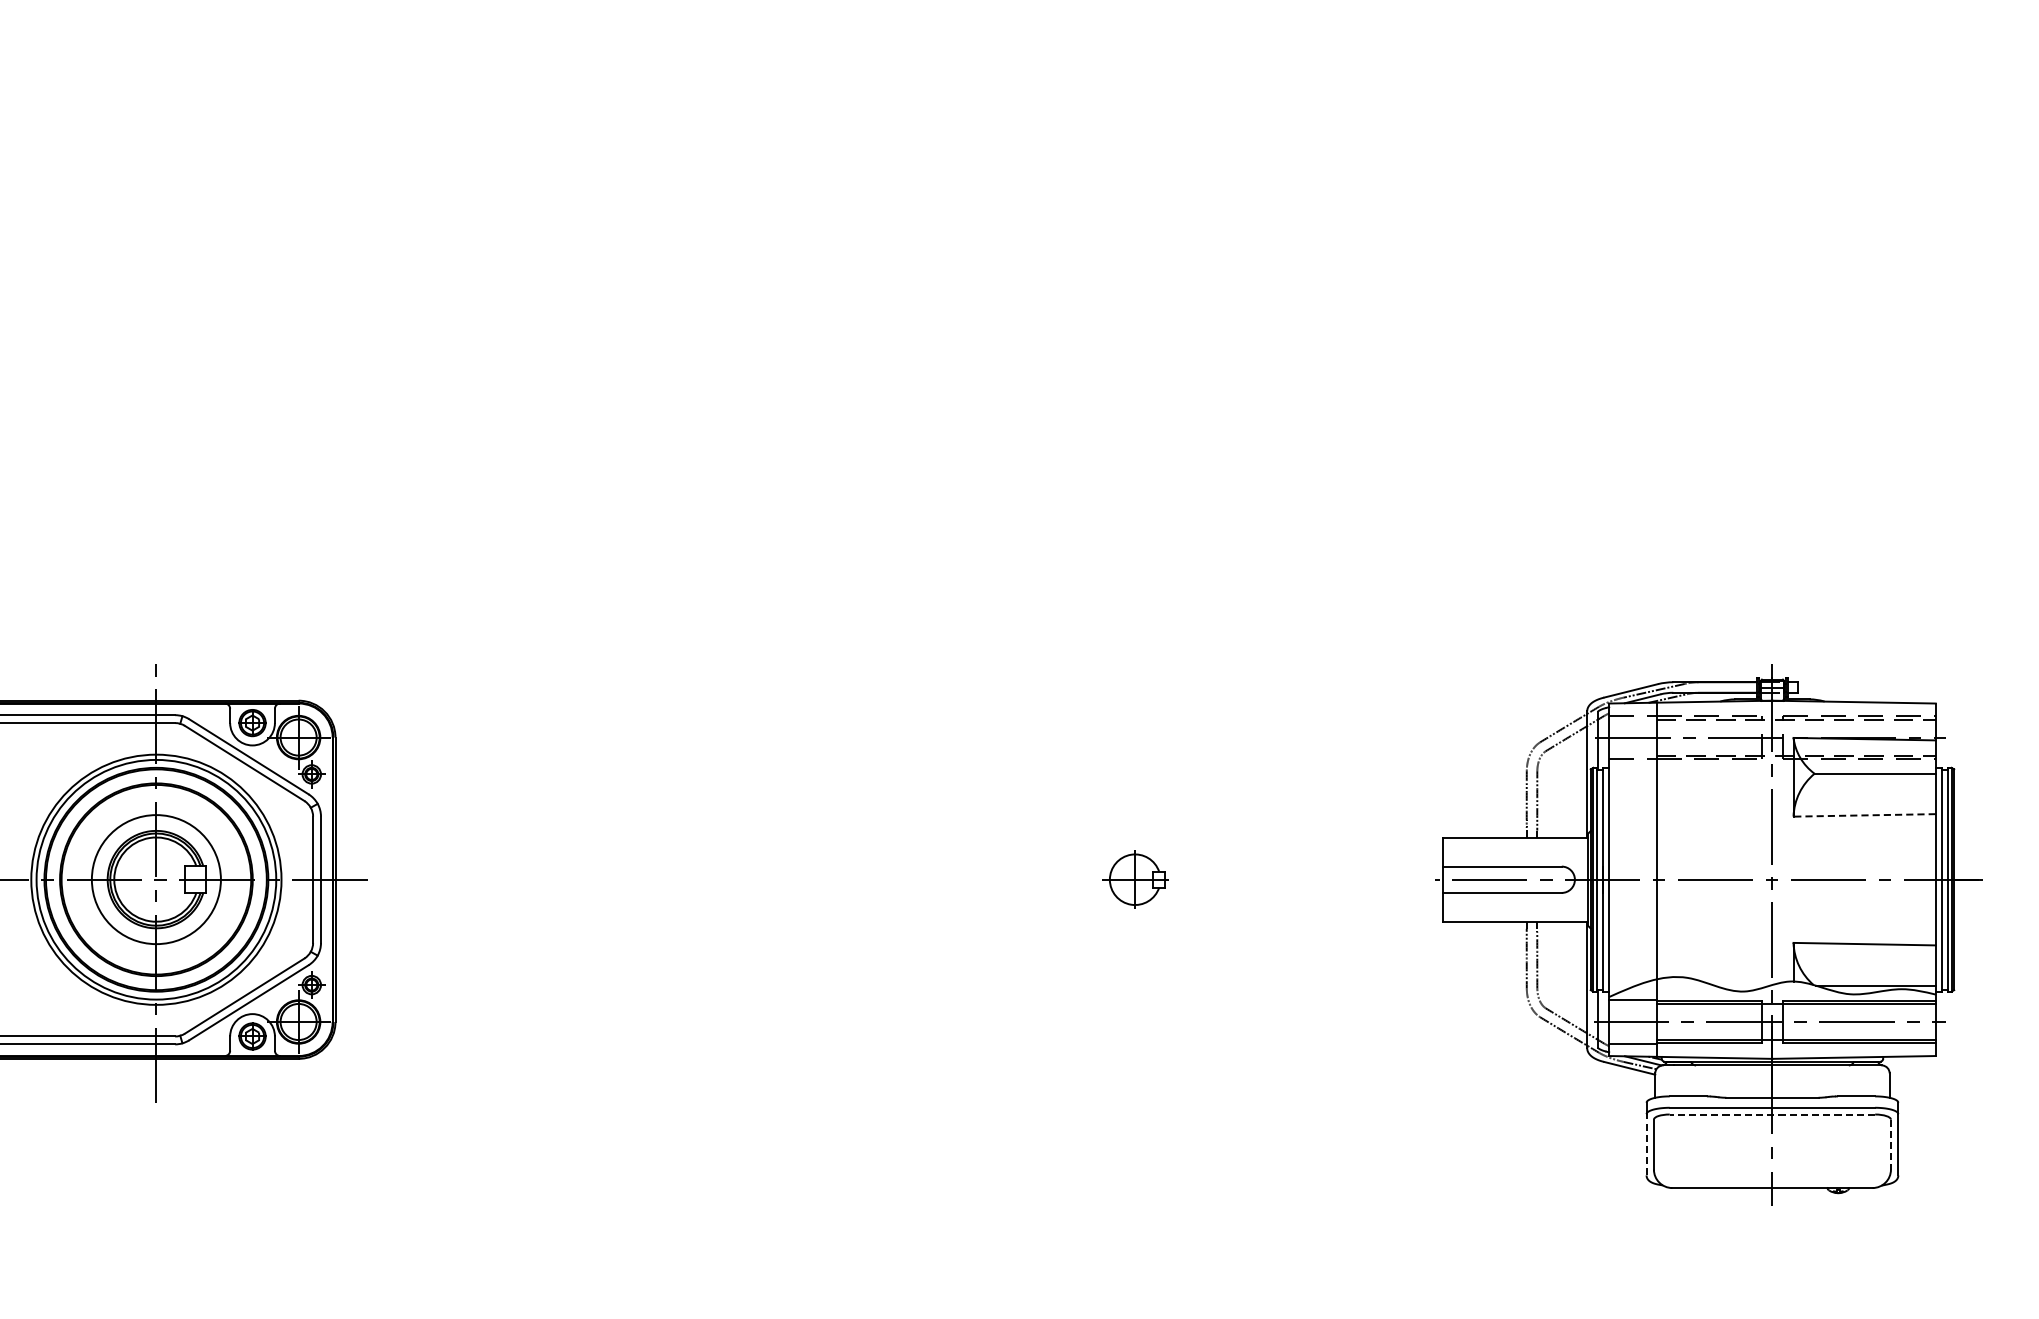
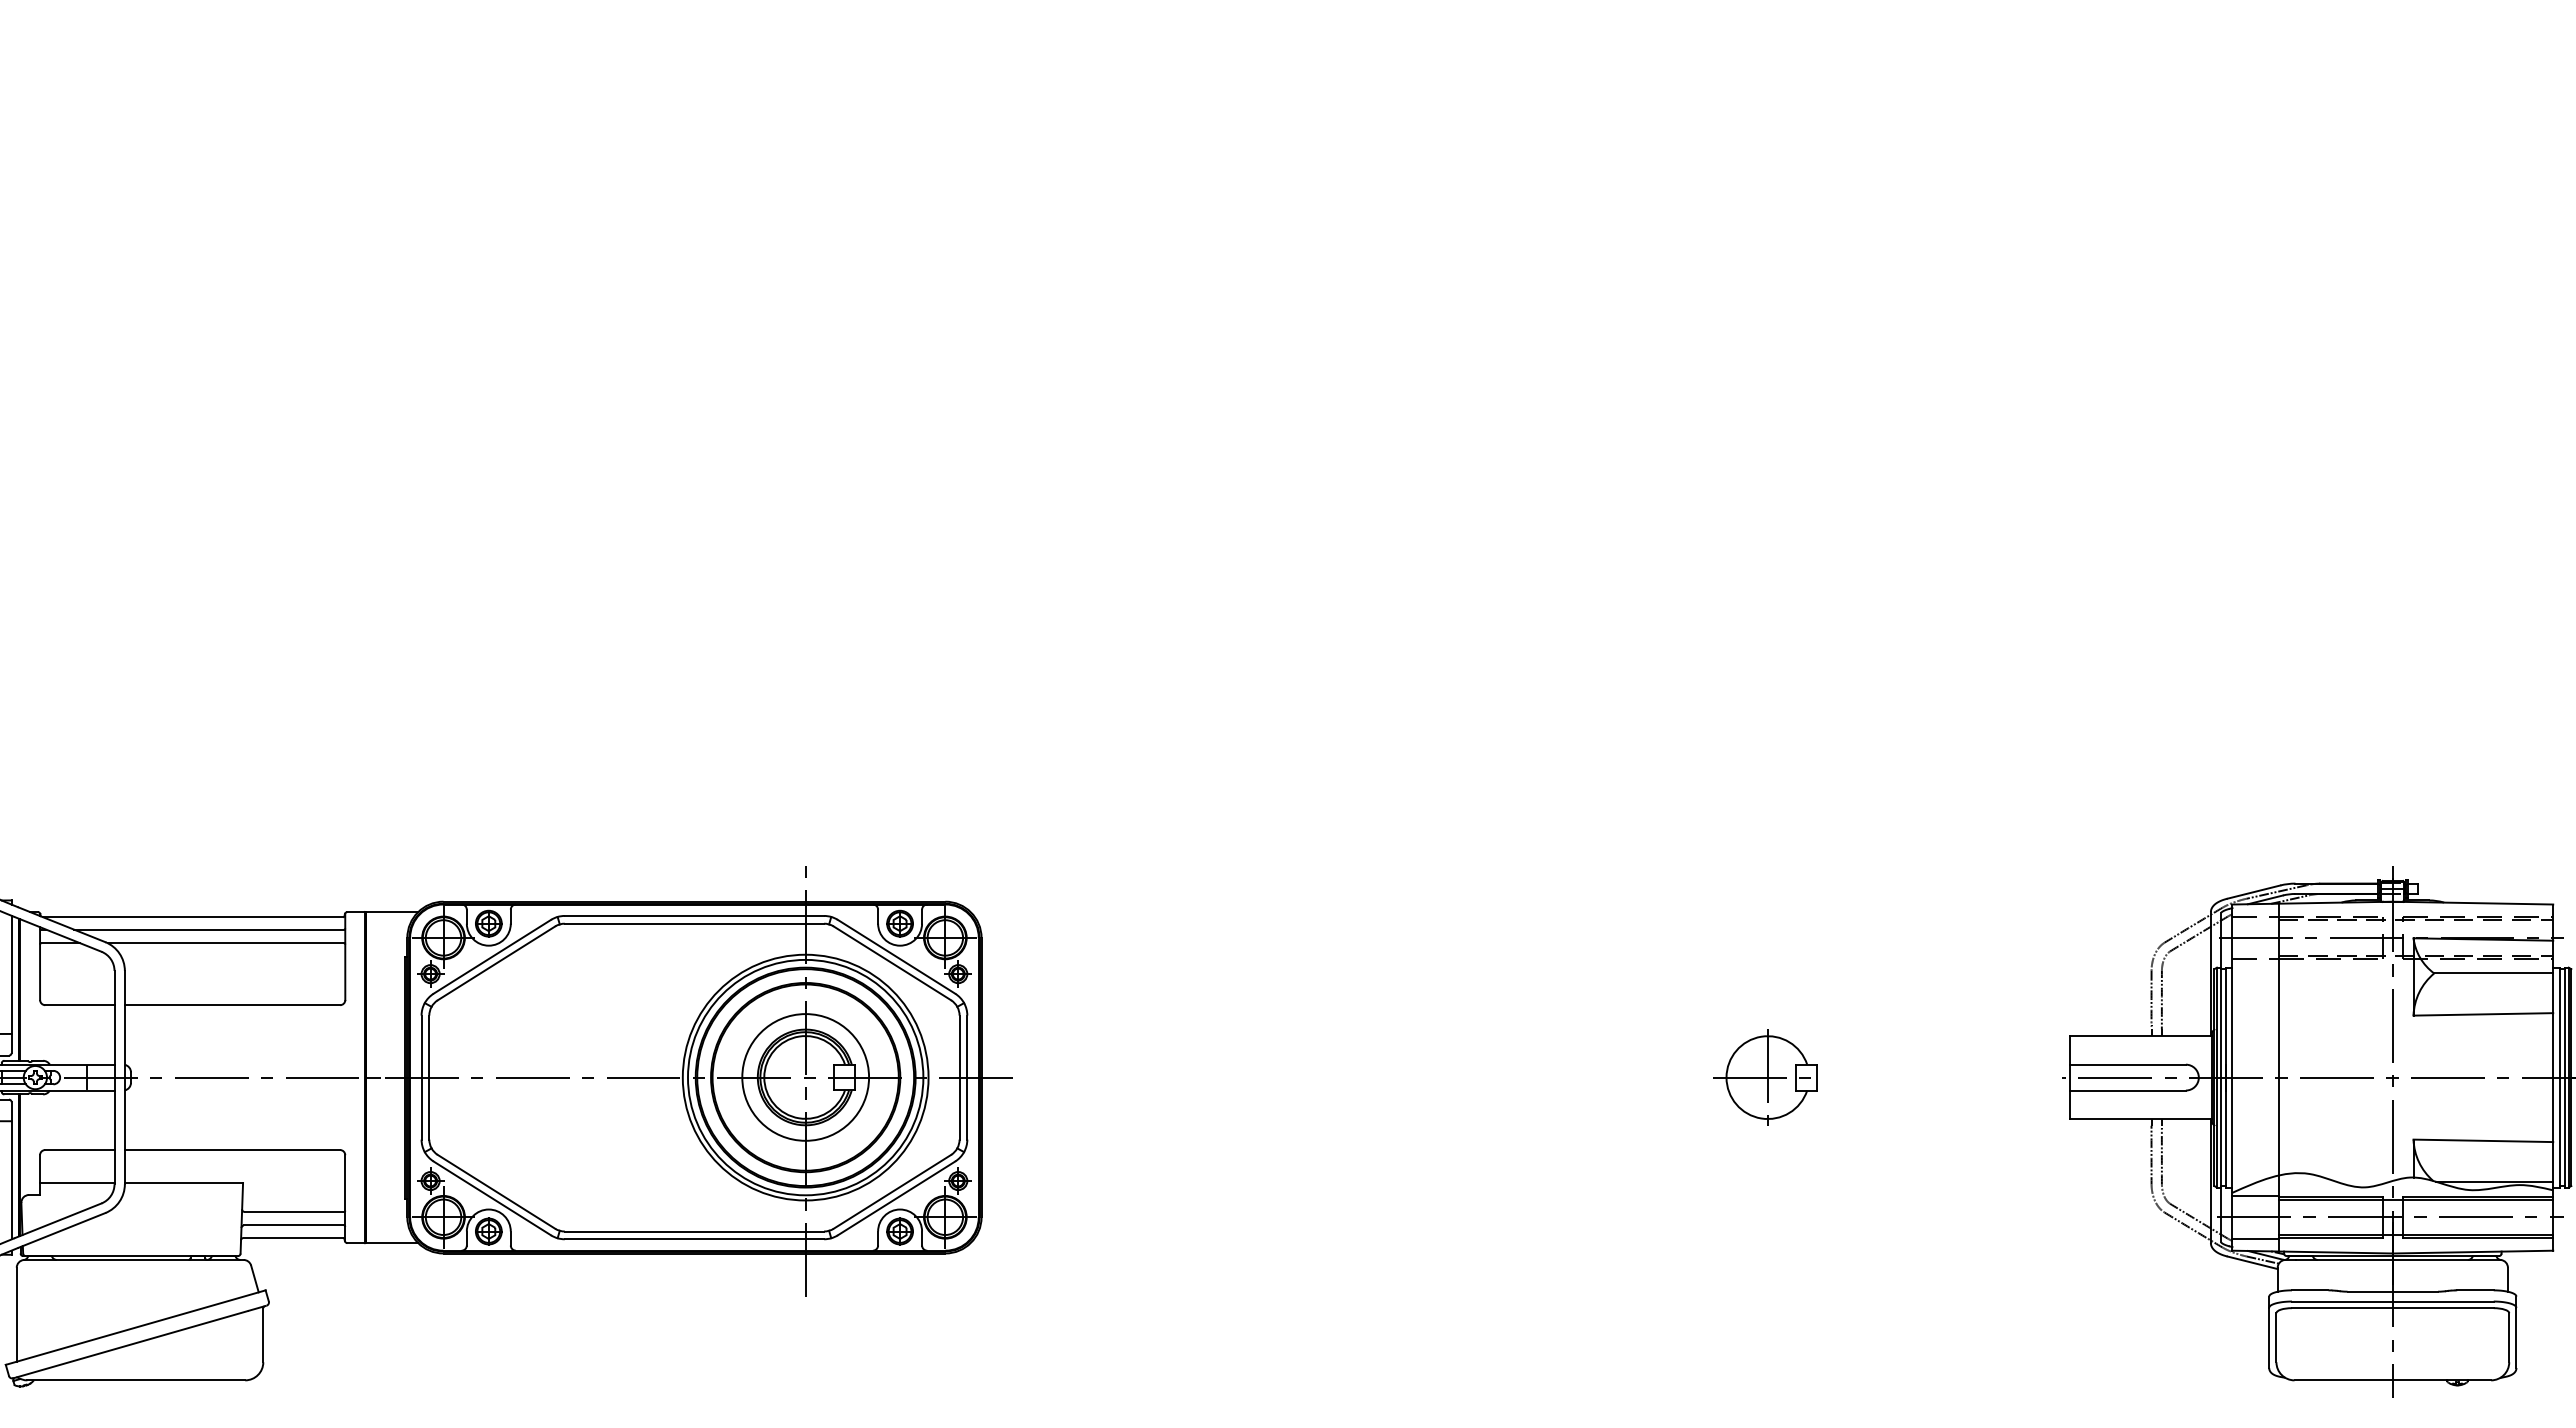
line: (1864, 815) -> (2483, 1014), dashed -> solid
part: (1133, 879) -> (1765, 1077), size x1.67
line: (1772, 1114) -> (2392, 1308), dashed -> solid
line: (1646, 1144) -> (2269, 1337), dashed -> solid
line: (1891, 1144) -> (2509, 1337), dashed -> solid

